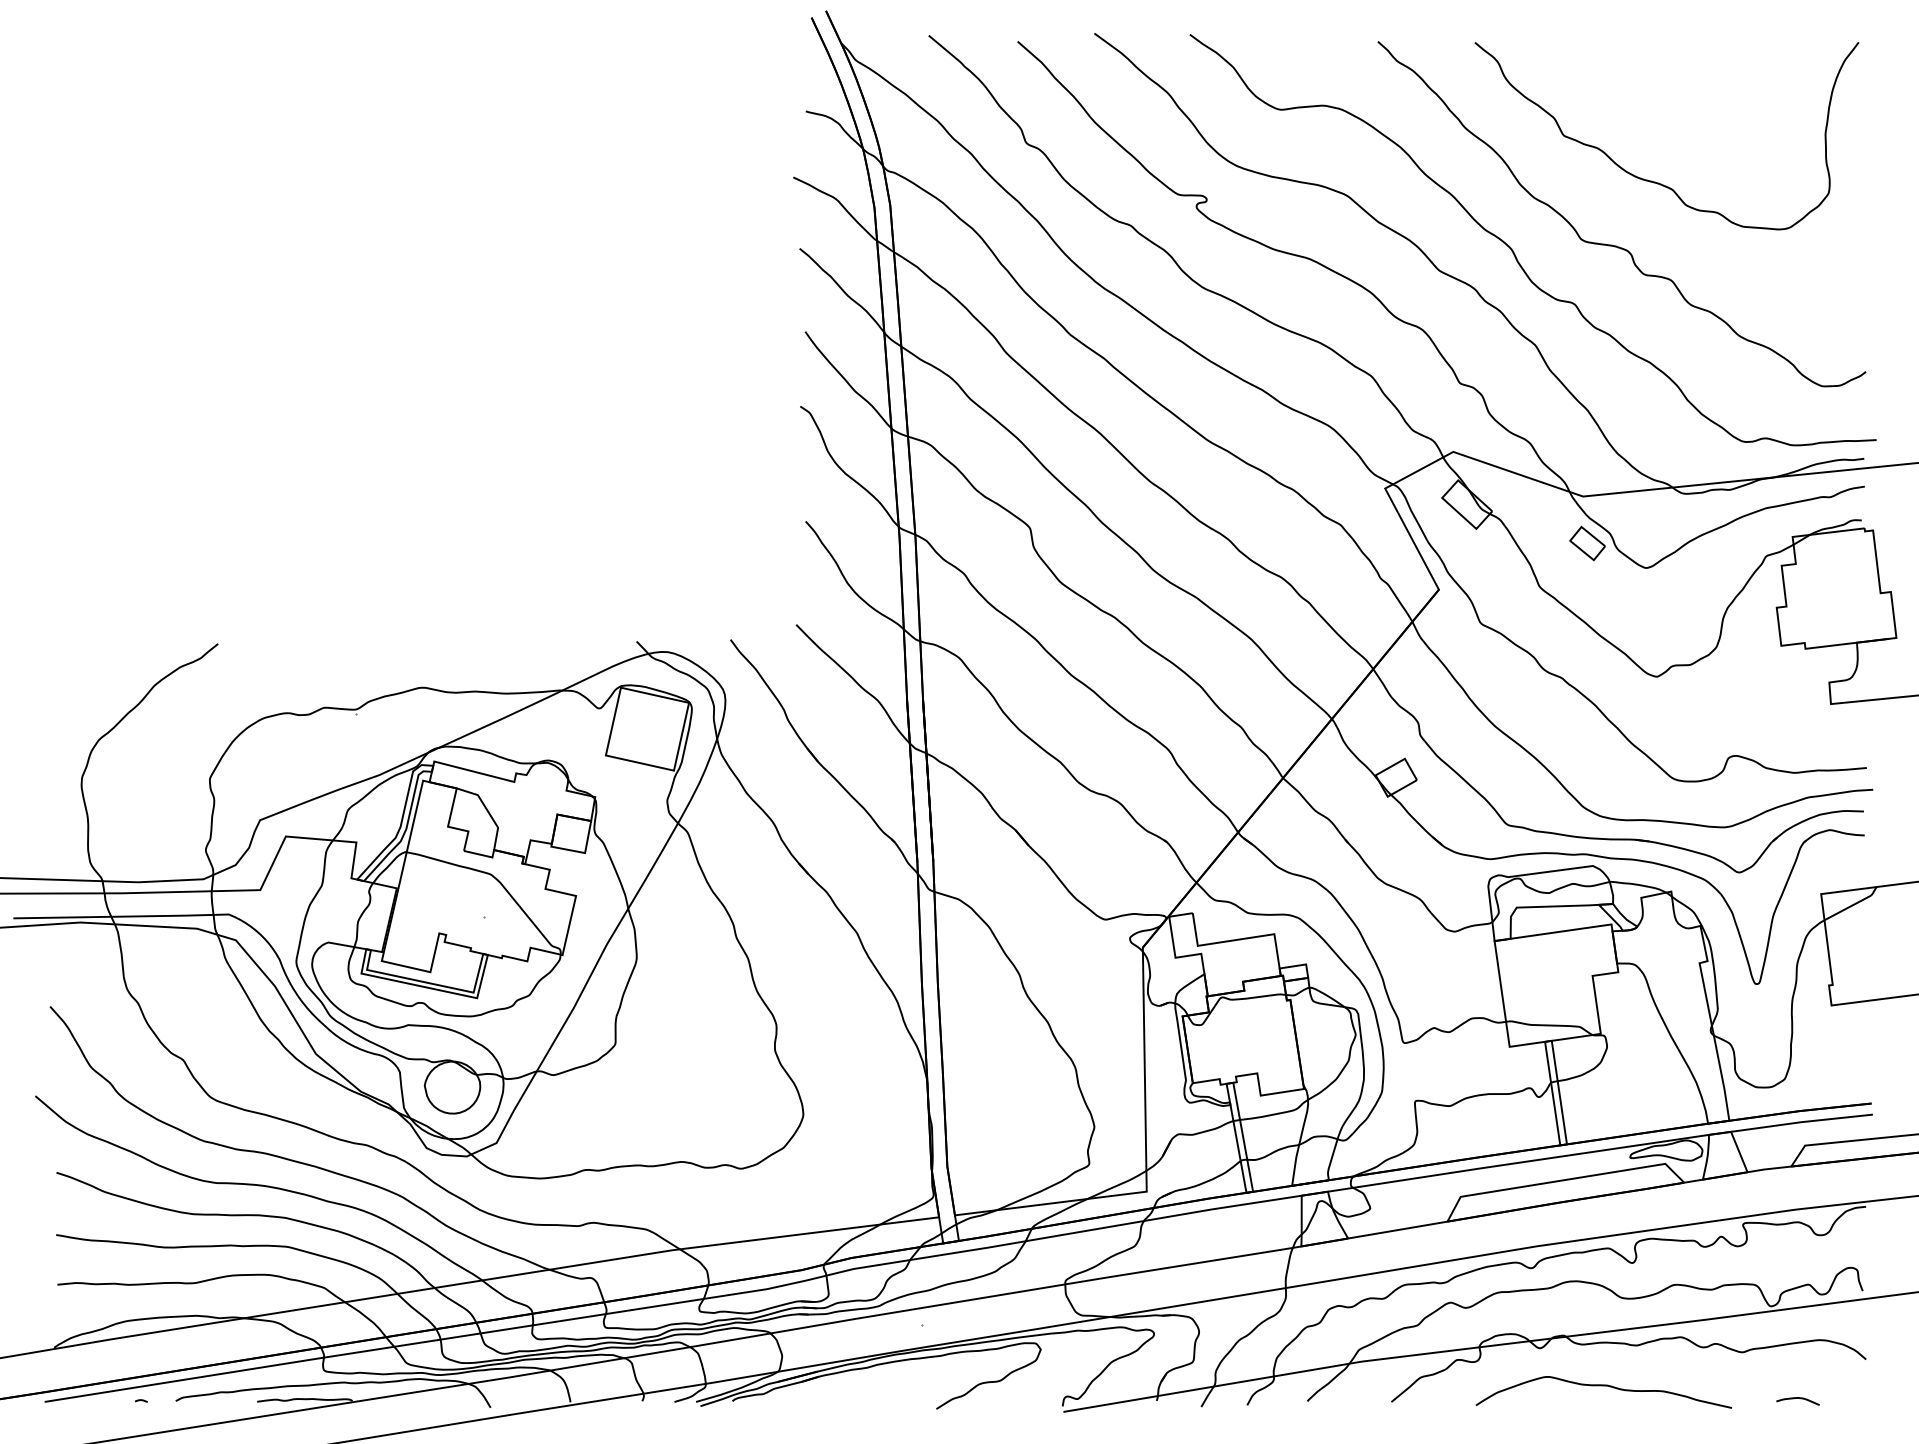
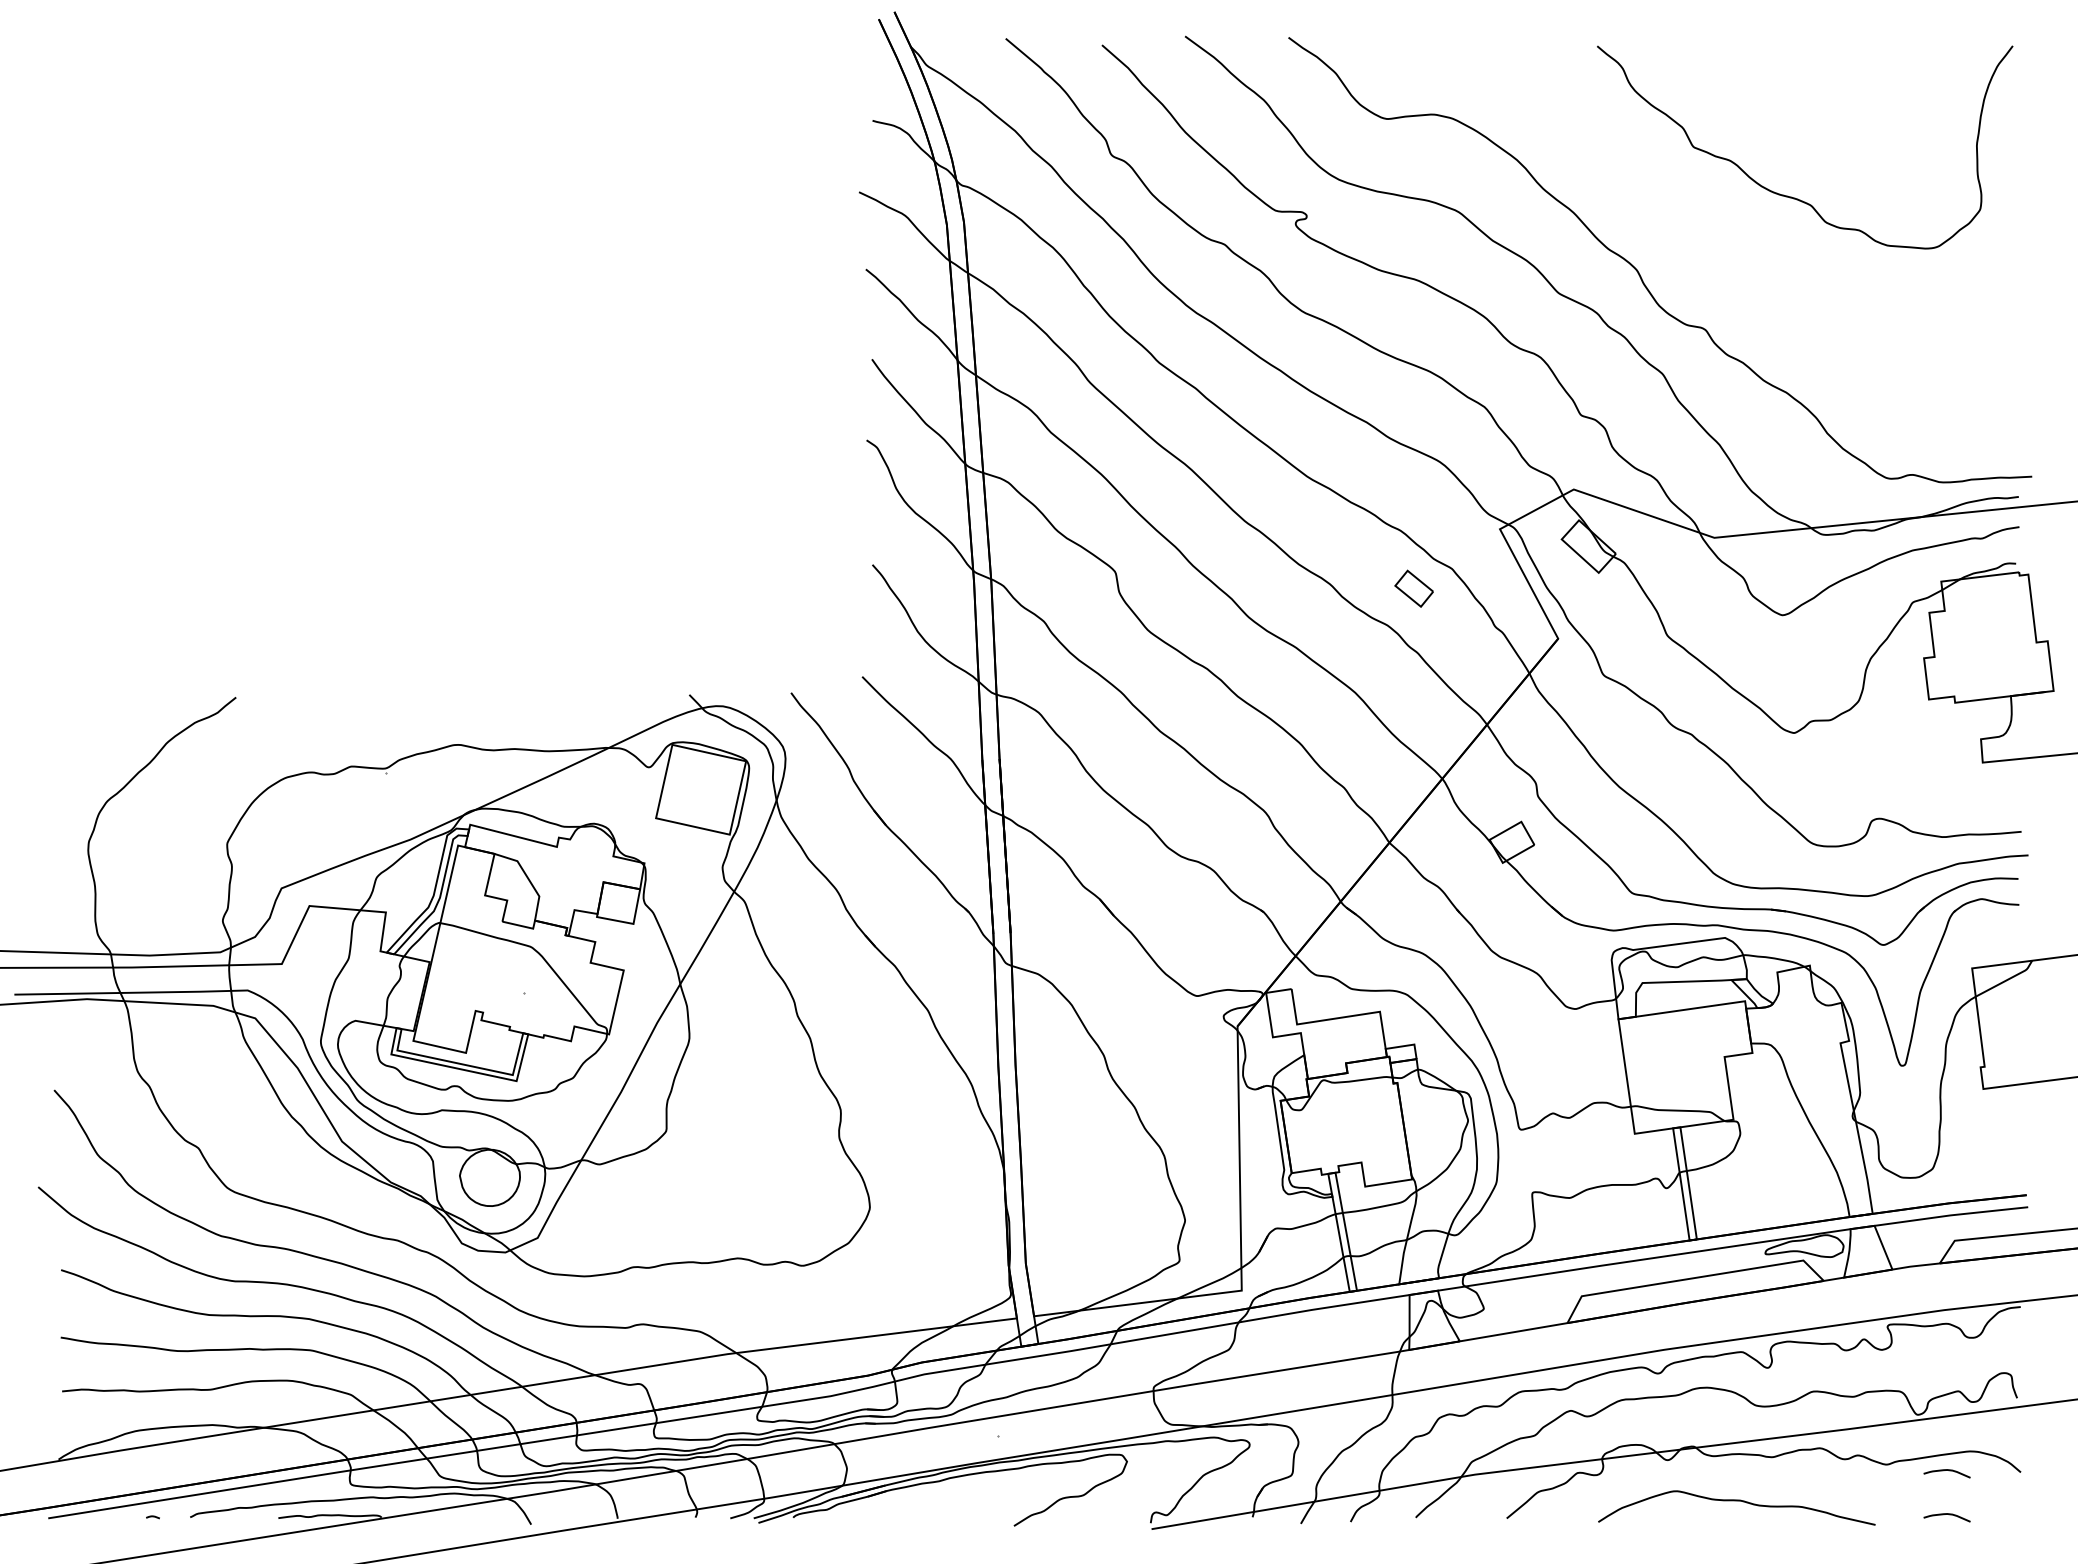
curve: (1614, 245) -> (1748, 265), removed
part: (1586, 543) -> (1413, 588), moved
curve: (1797, 1357) -> (1946, 1470), added

